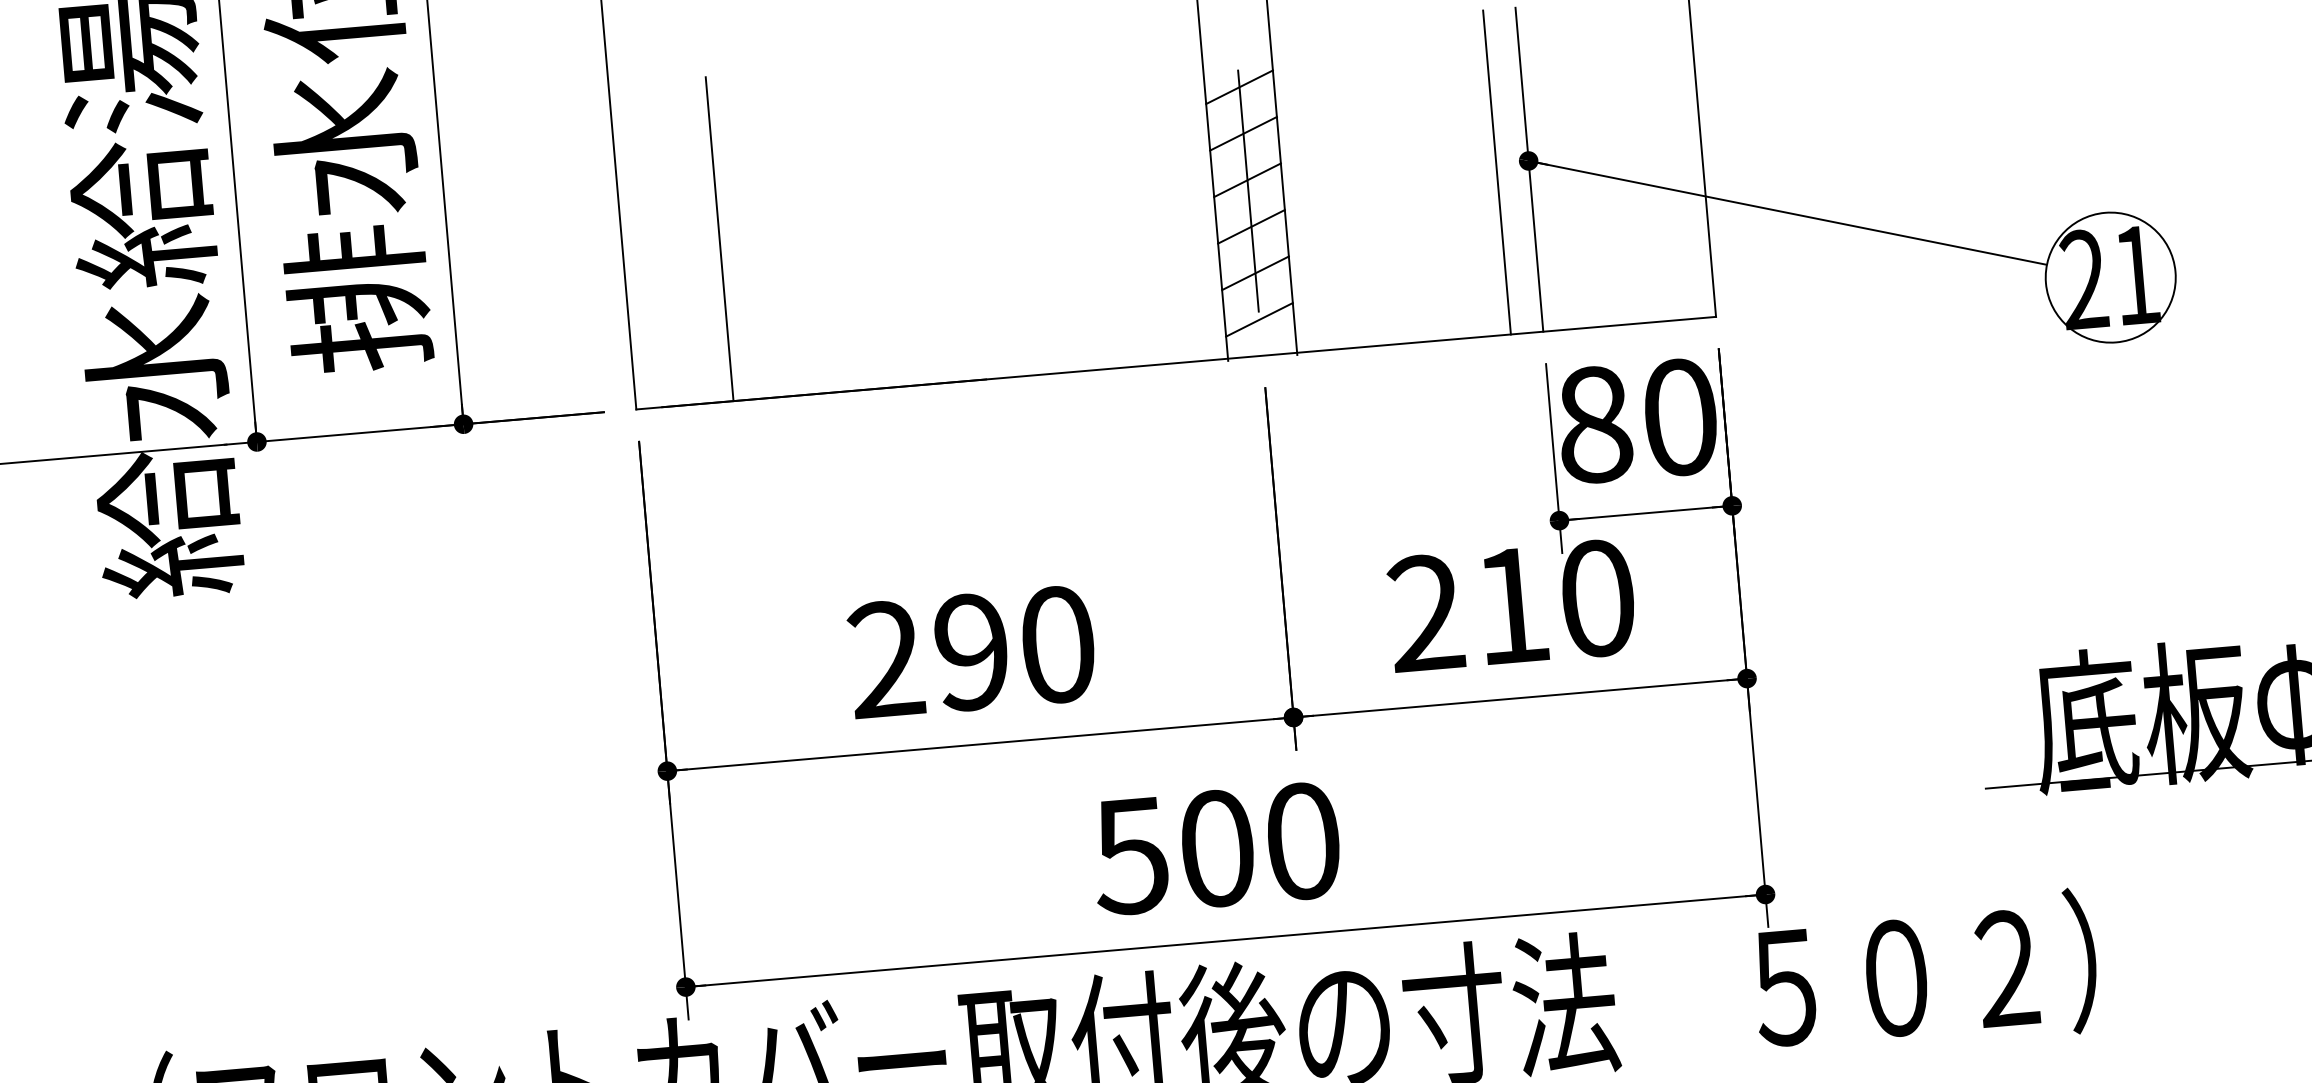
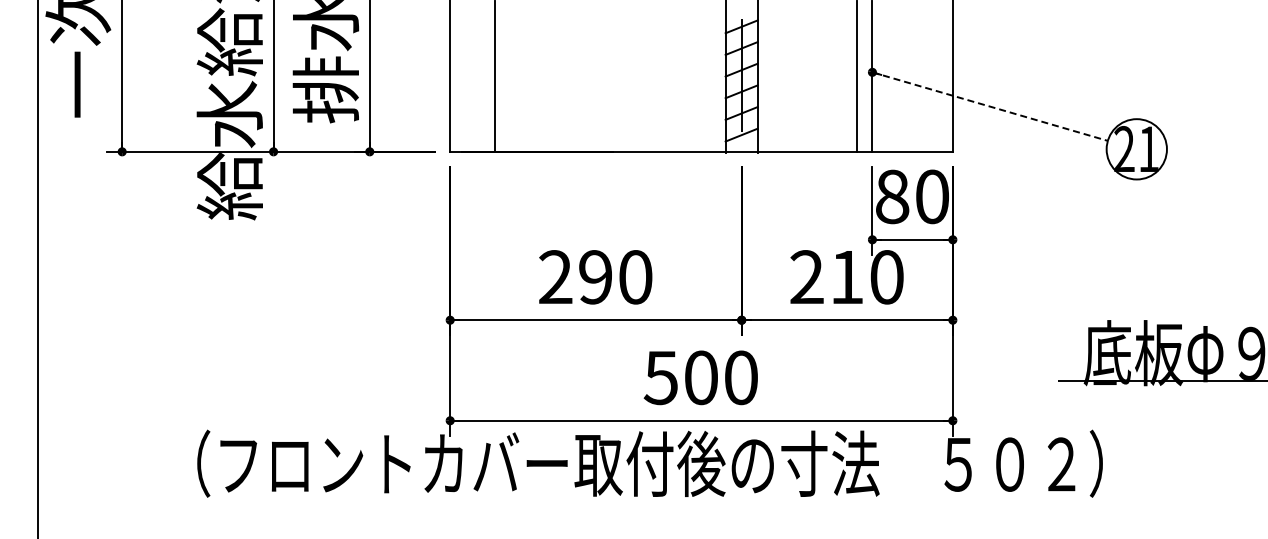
line: (1788, 212) -> (990, 106), solid -> dashed

